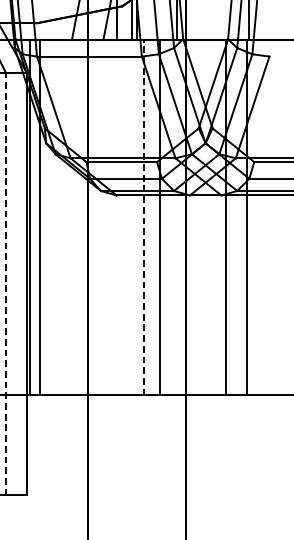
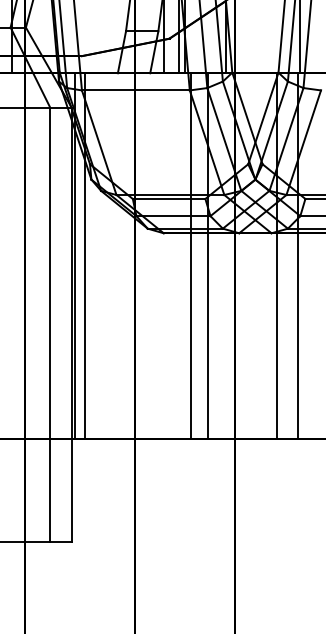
line: (143, 218) -> (191, 256), dashed -> solid
line: (6, 284) -> (50, 324), dashed -> solid

